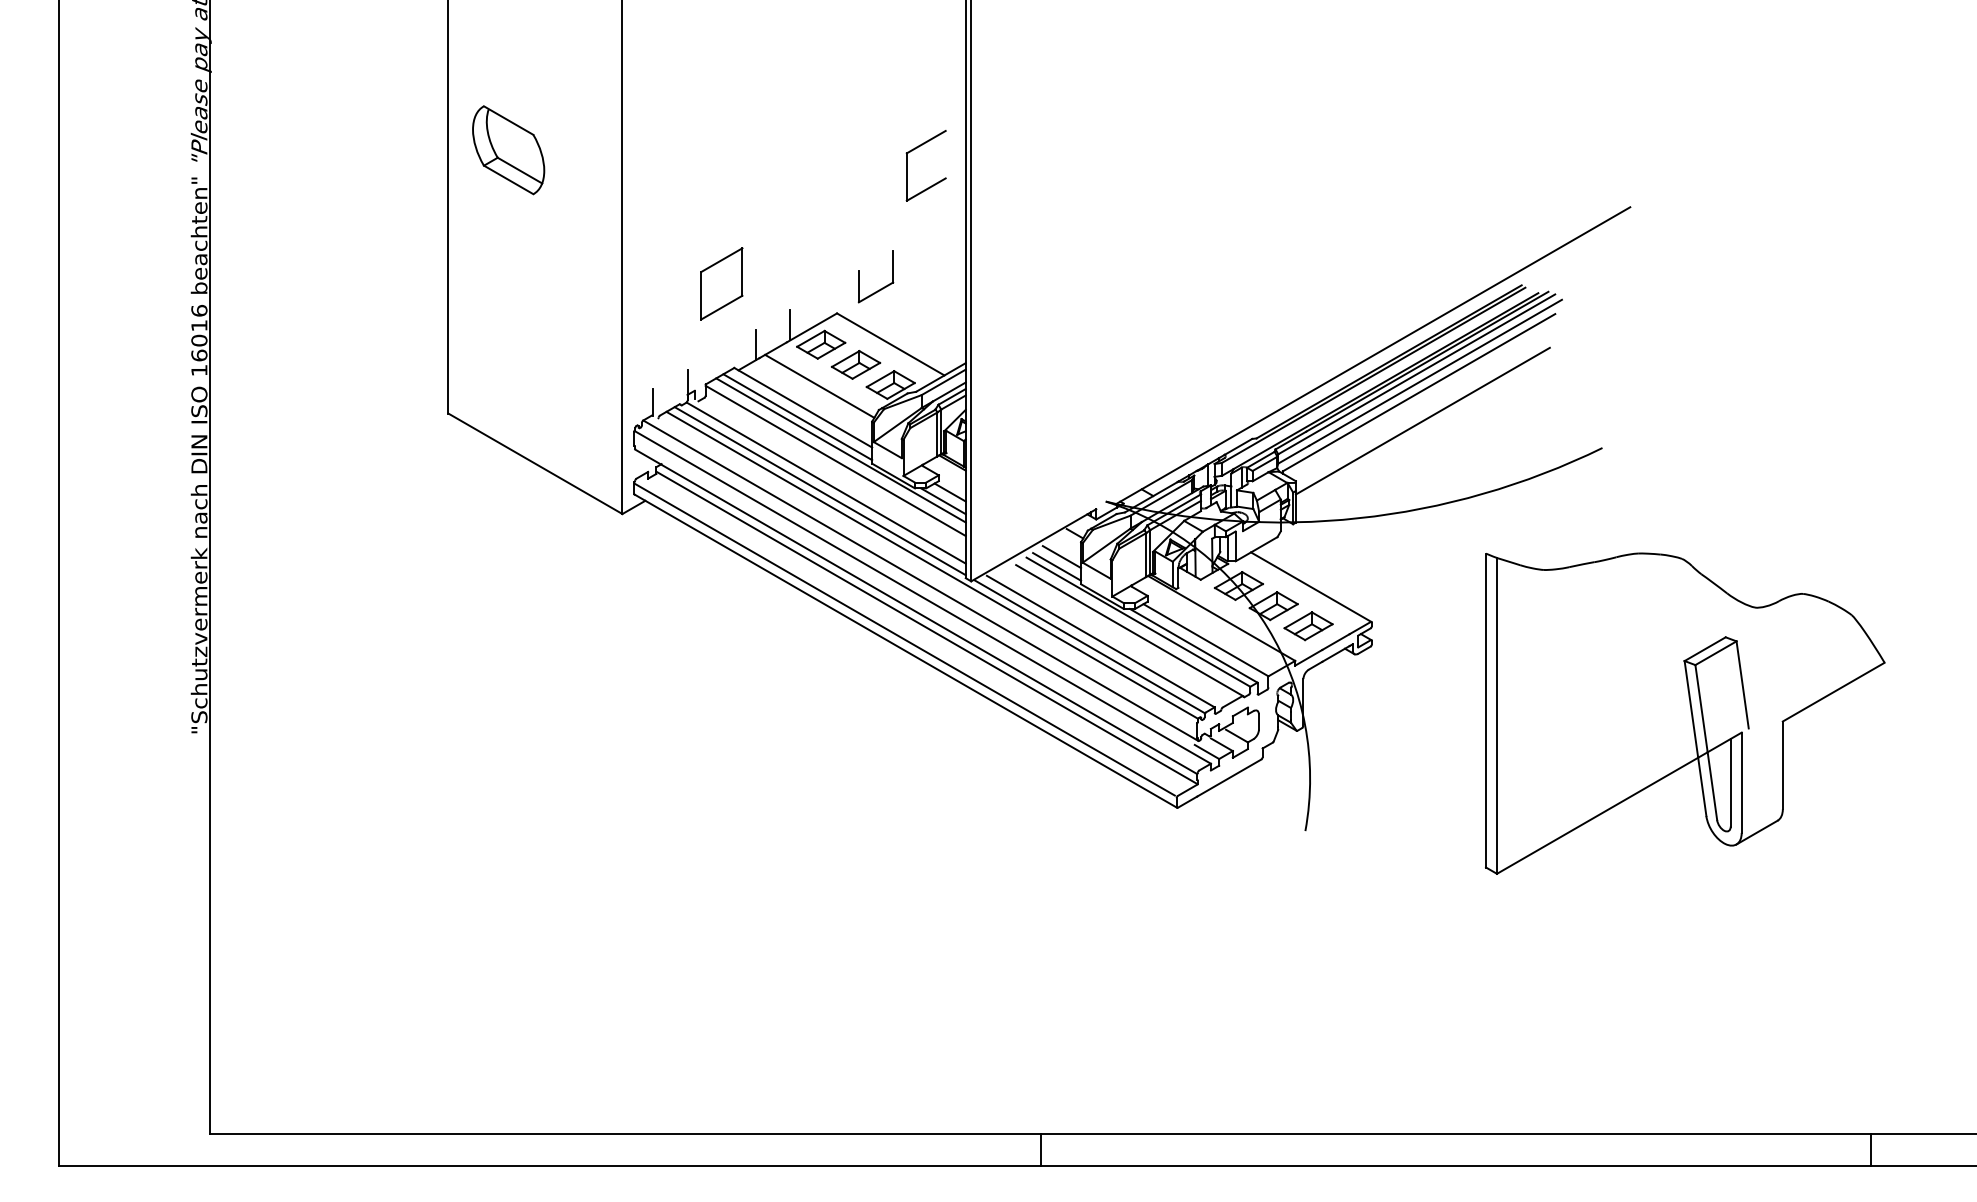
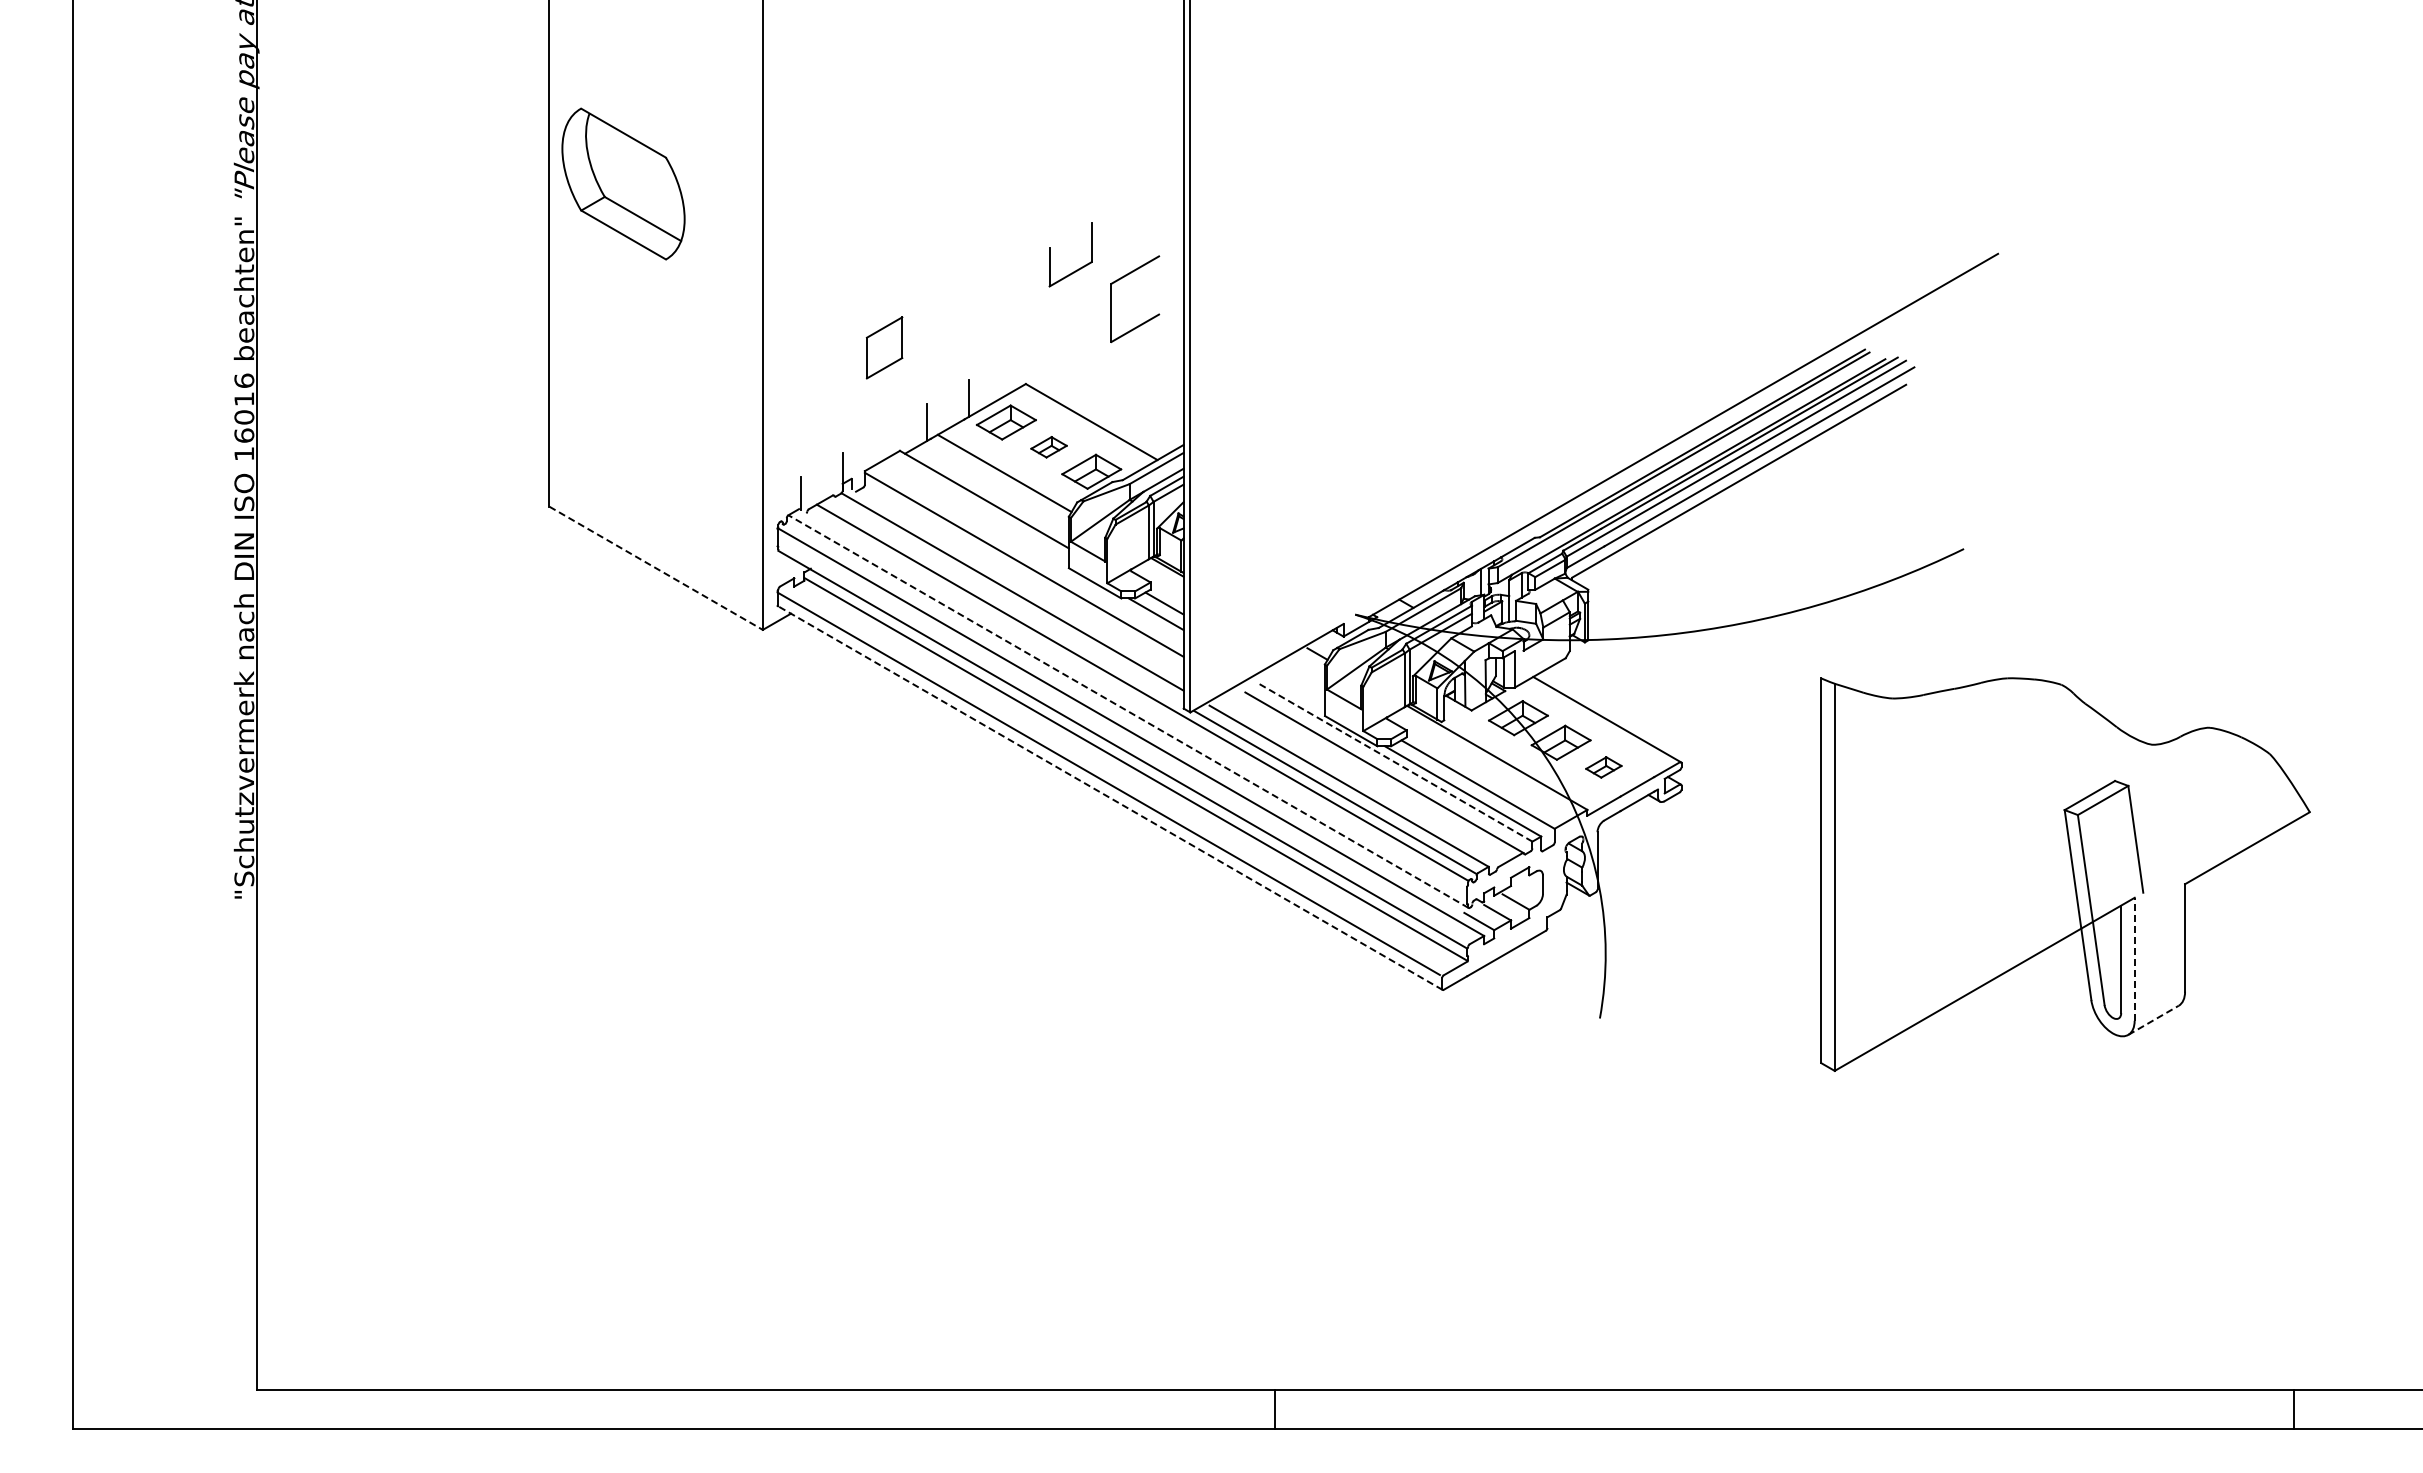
part: (507, 149) -> (622, 183), size x1.4
part: (935, 183) -> (1146, 320), moved
part: (721, 283) -> (884, 347), size x0.7
part: (882, 287) -> (1078, 268), moved
part: (855, 365) -> (1048, 447), size x0.6
line: (797, 416) -> (977, 510), removed
line: (1422, 420) -> (1743, 515), removed
line: (840, 450) -> (1030, 551), removed
line: (535, 463) -> (656, 568), solid -> dashed
line: (819, 490) -> (1004, 601), removed
line: (1061, 556) -> (1301, 682), removed
line: (1057, 566) -> (1295, 694), removed
line: (920, 580) -> (1128, 711), solid -> dashed
line: (1137, 622) -> (1394, 762), solid -> dashed
part: (1308, 626) -> (1603, 767), size x0.6
line: (906, 650) -> (1110, 797), solid -> dashed
line: (1741, 782) -> (2134, 958), solid -> dashed
line: (1757, 832) -> (2153, 1020), solid -> dashed

